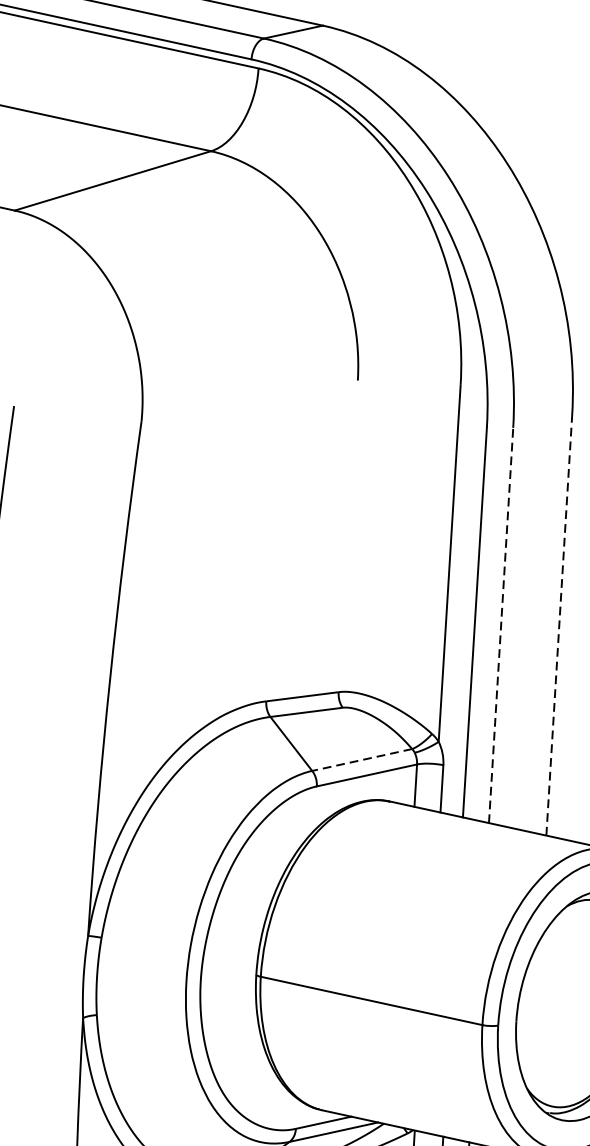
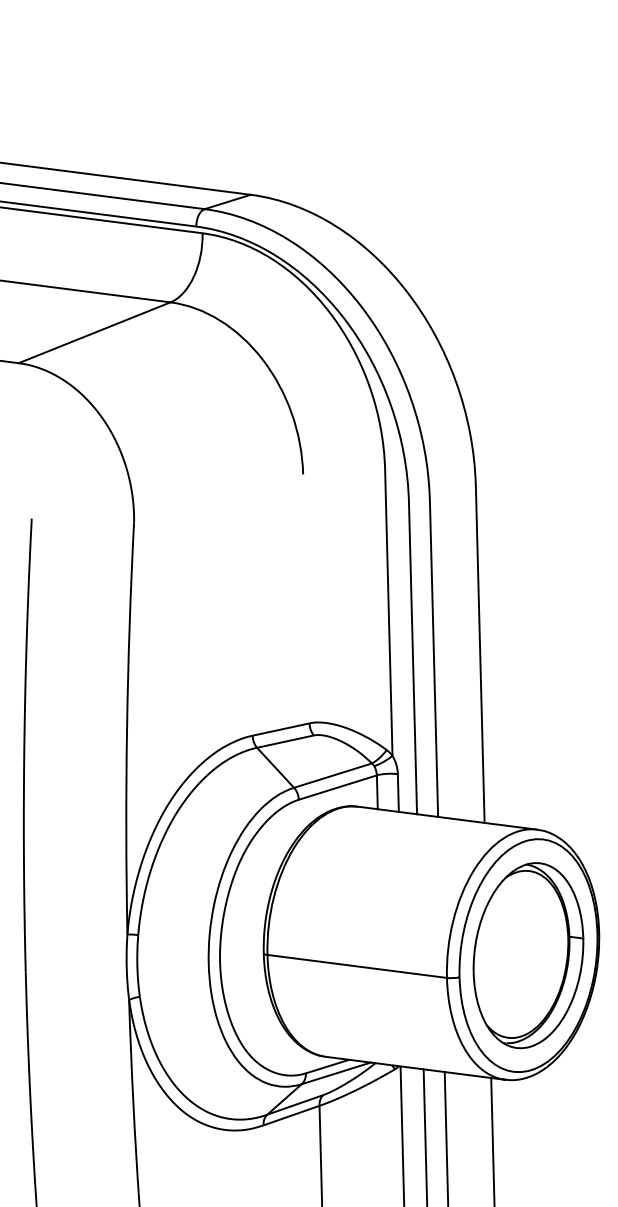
line: (559, 624) -> (480, 654), dashed -> solid
line: (501, 626) -> (434, 659), dashed -> solid
line: (361, 759) -> (332, 775), dashed -> solid

